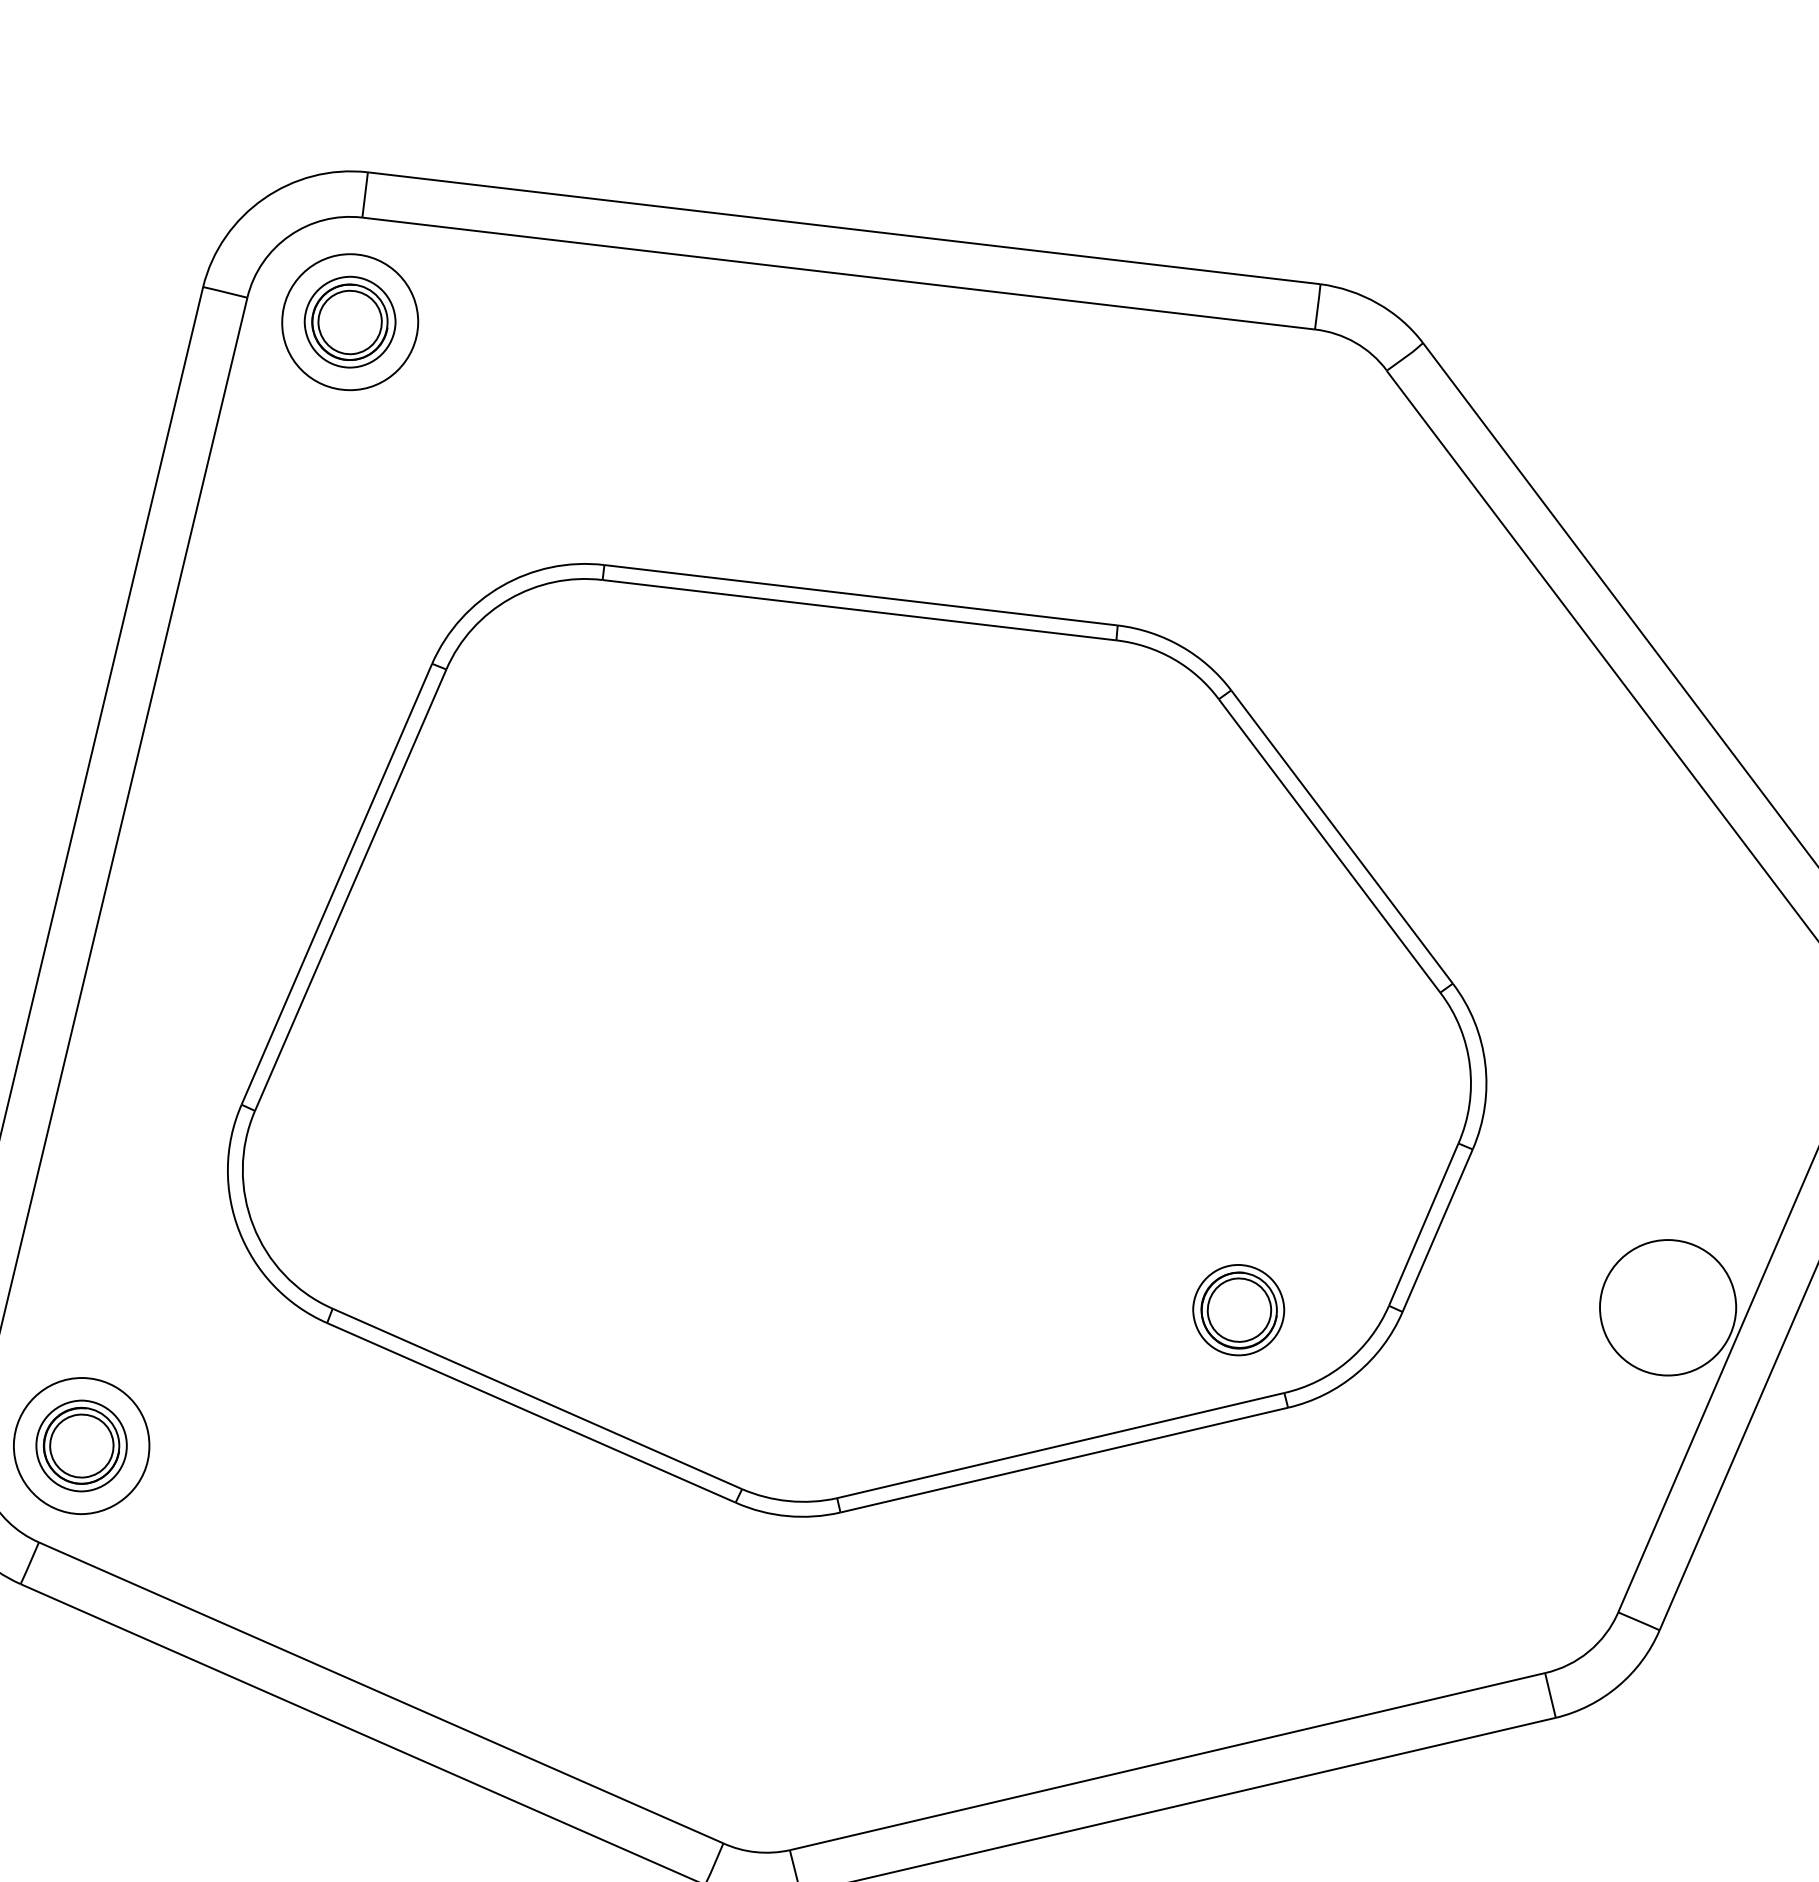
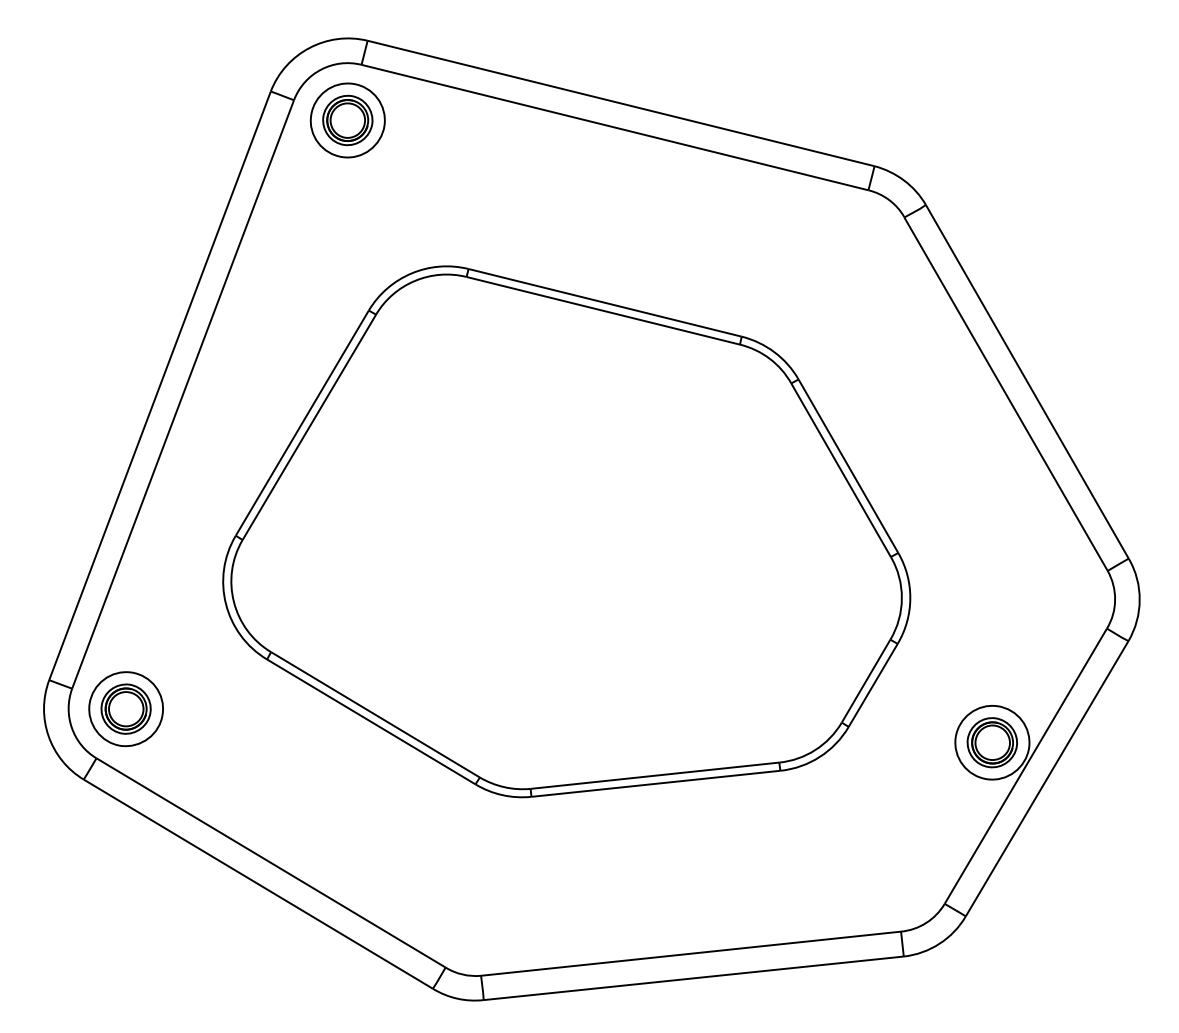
part: (1237, 1309) -> (991, 742), moved

